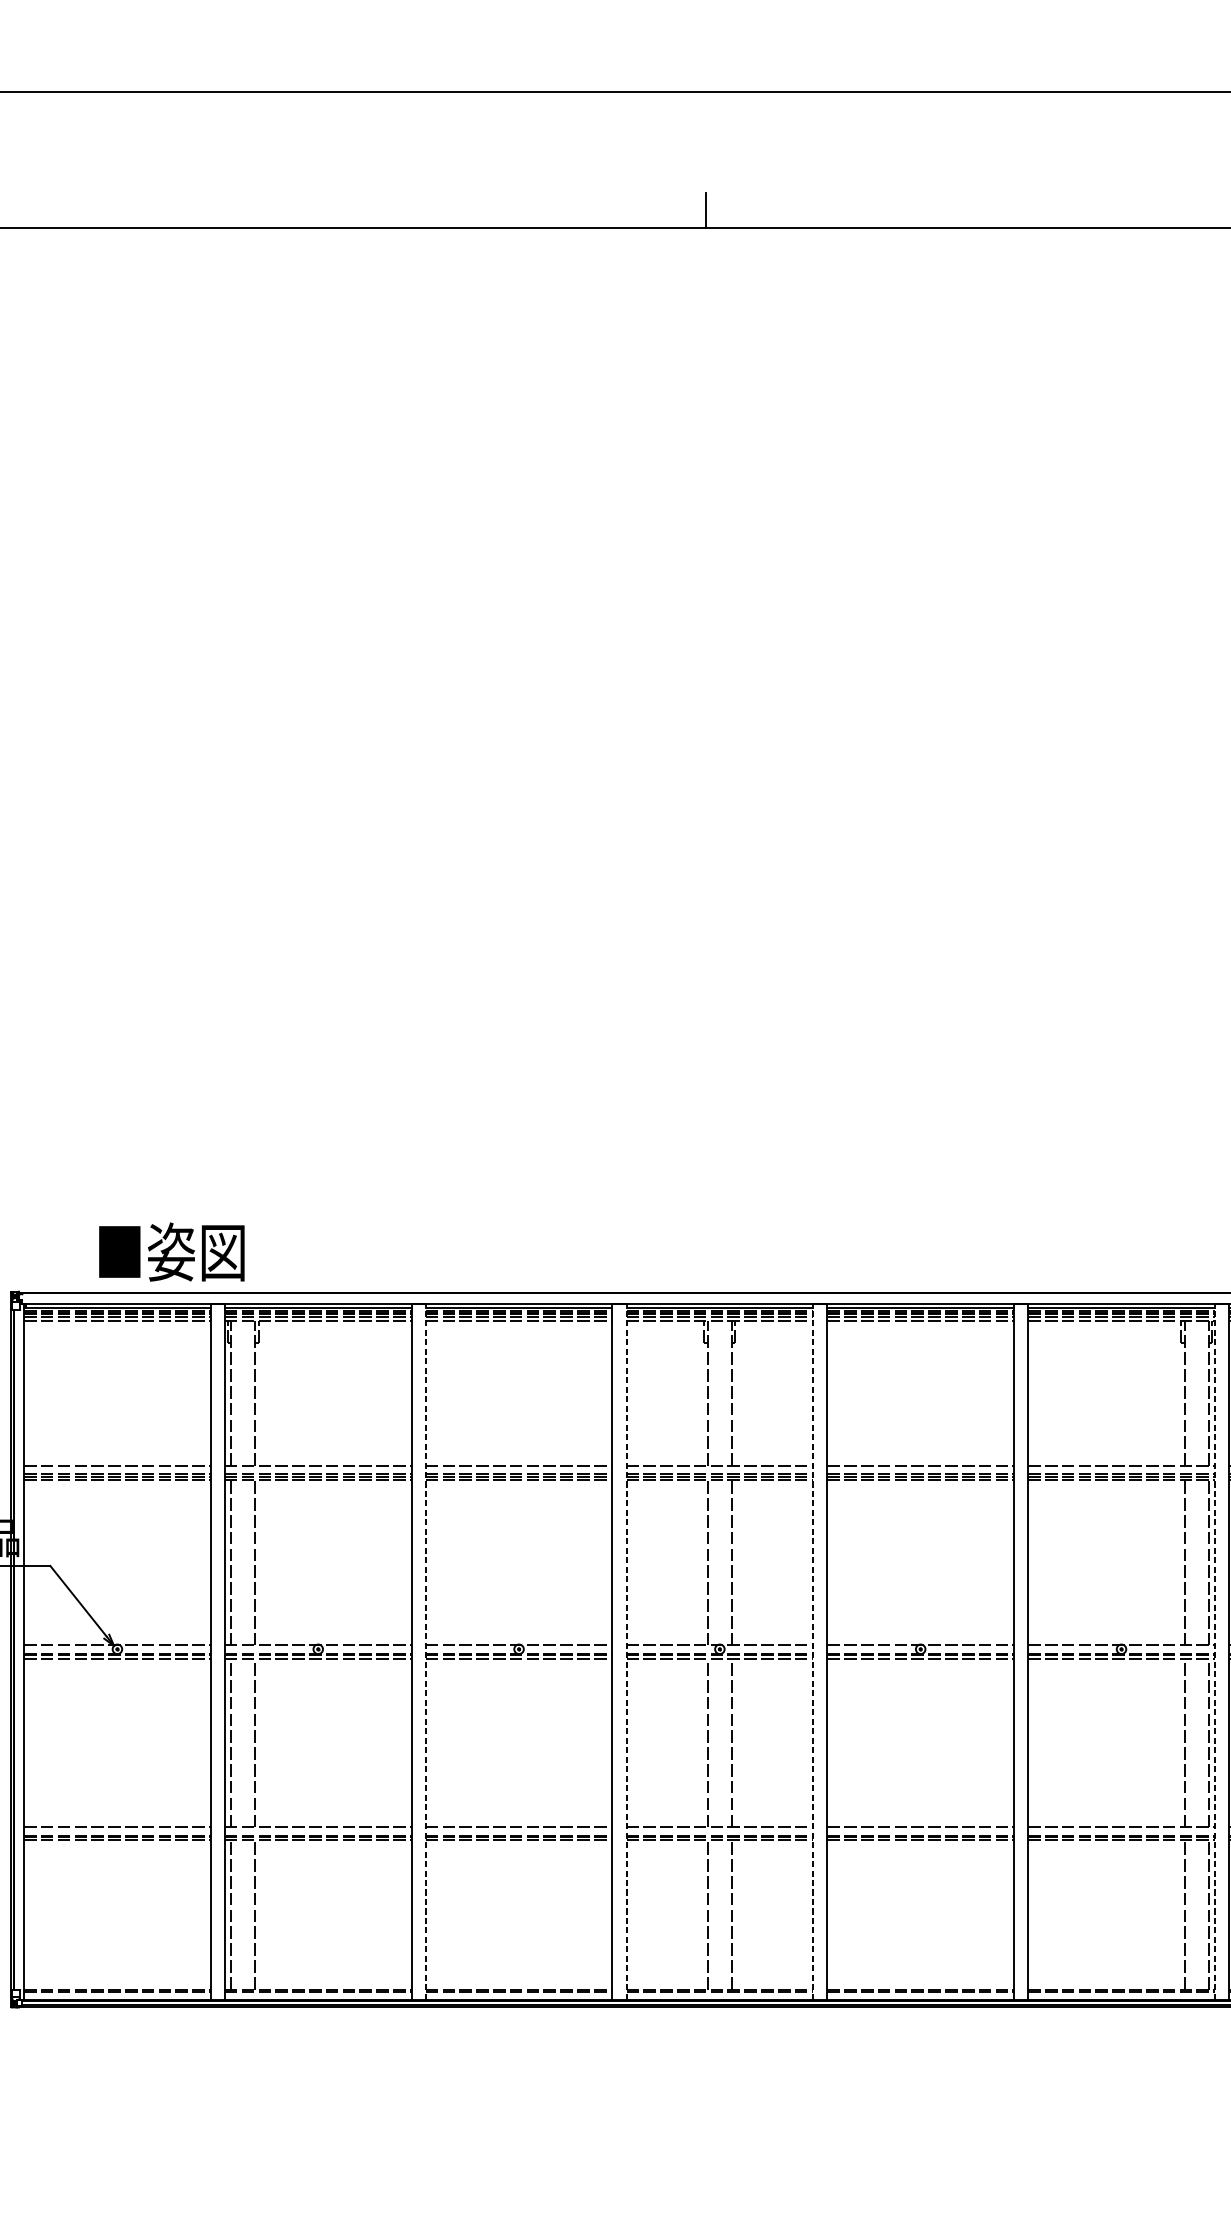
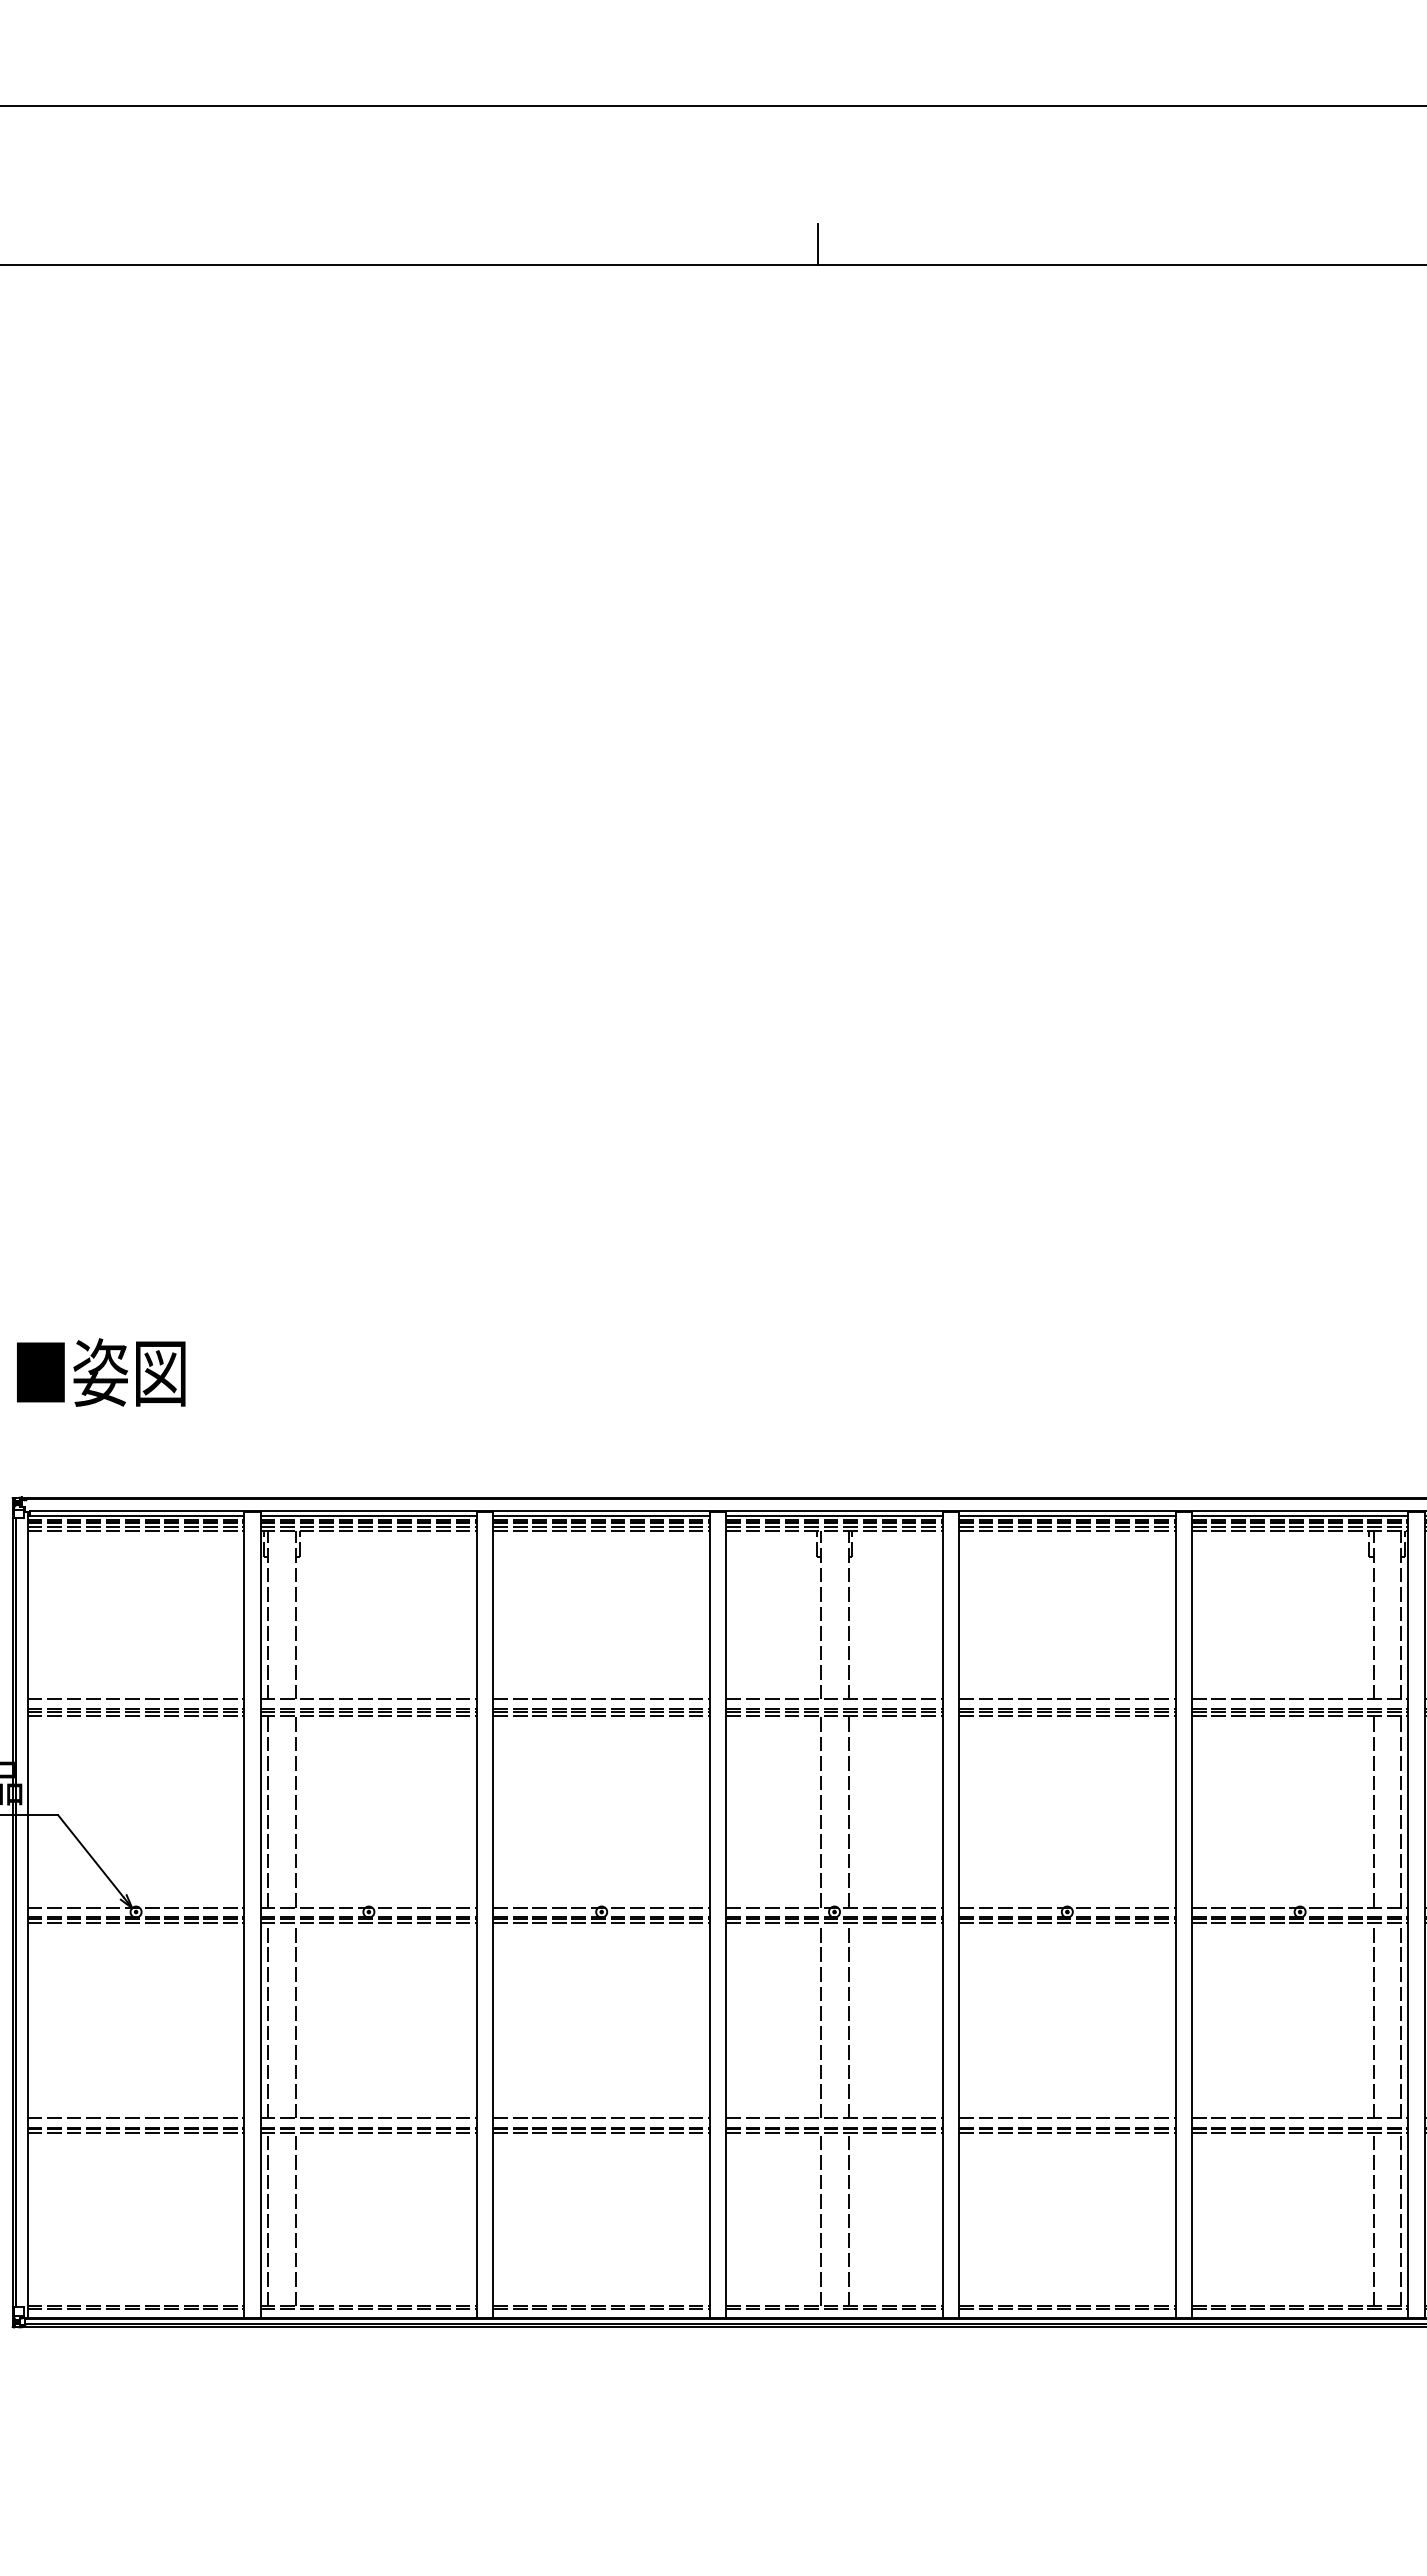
text: (172, 1252) -> (101, 1372), moved
line: (425, 1651) -> (493, 1914), dashed -> solid
line: (626, 1651) -> (726, 1914), dashed -> solid
line: (813, 1651) -> (942, 1914), dashed -> solid
line: (1215, 1651) -> (1408, 1914), dashed -> solid

